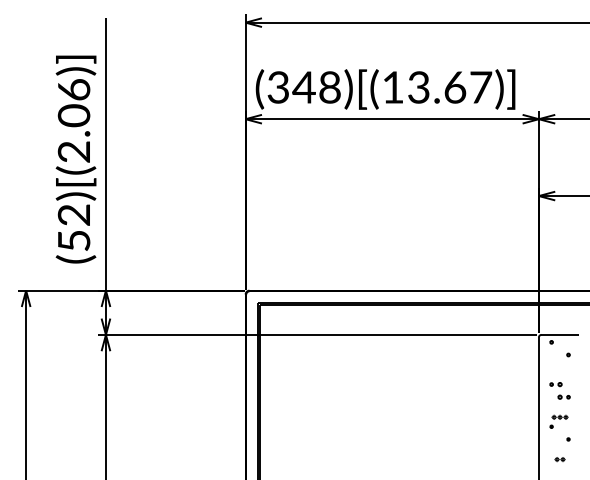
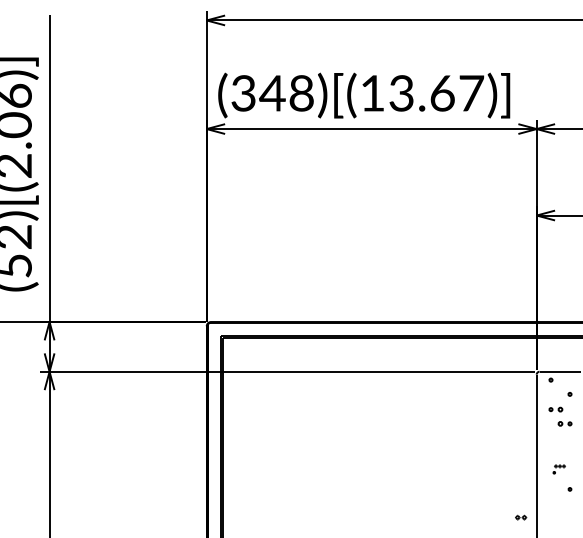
part: (559, 390) -> (559, 416), moved
part: (558, 421) -> (558, 469), size x0.6
part: (559, 459) -> (520, 517), moved

